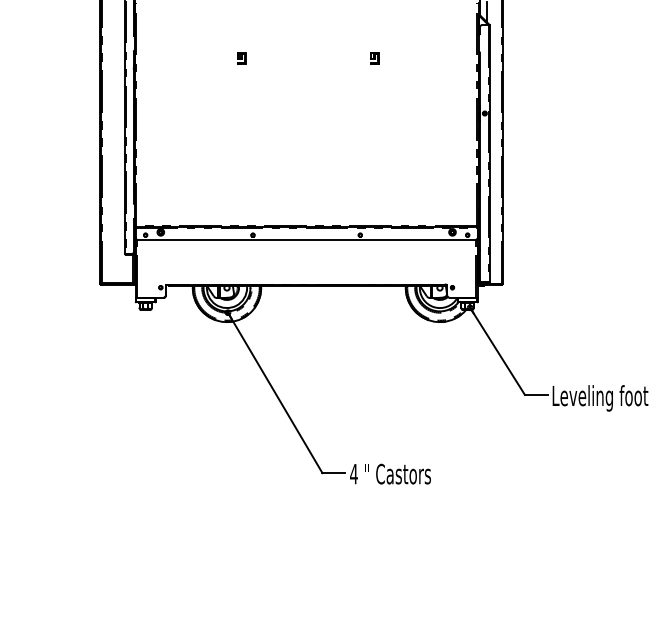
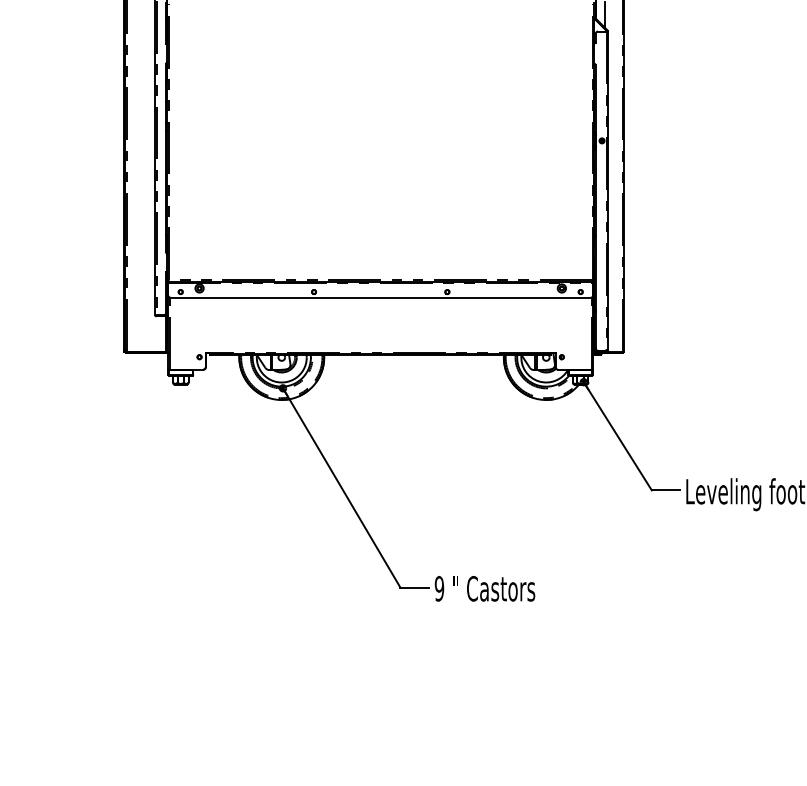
part: (241, 58) -> (299, 72), removed
part: (374, 58) -> (464, 72), removed
text: (353, 473) -> (438, 588), 4 -> 9

